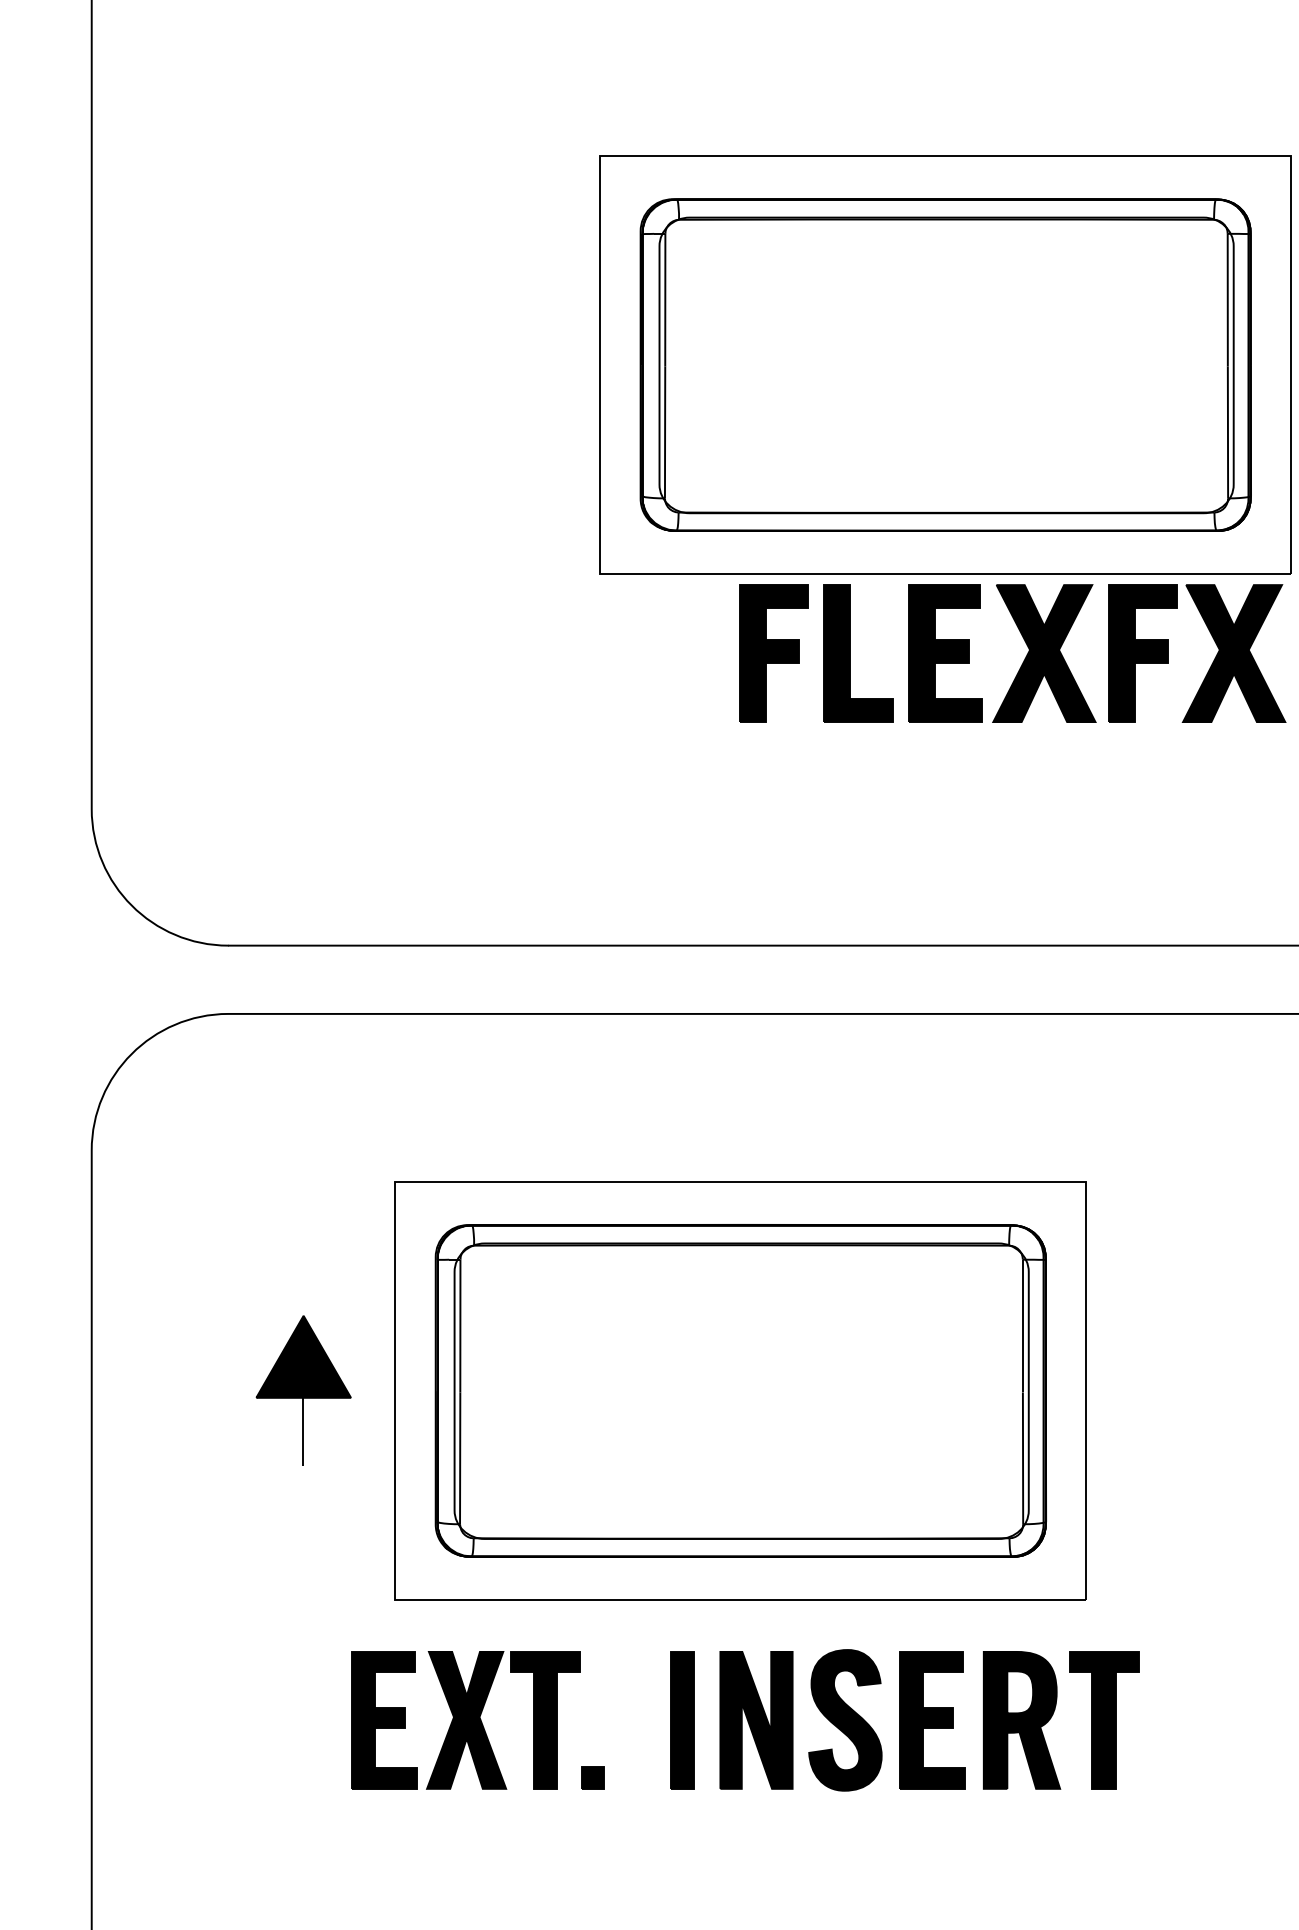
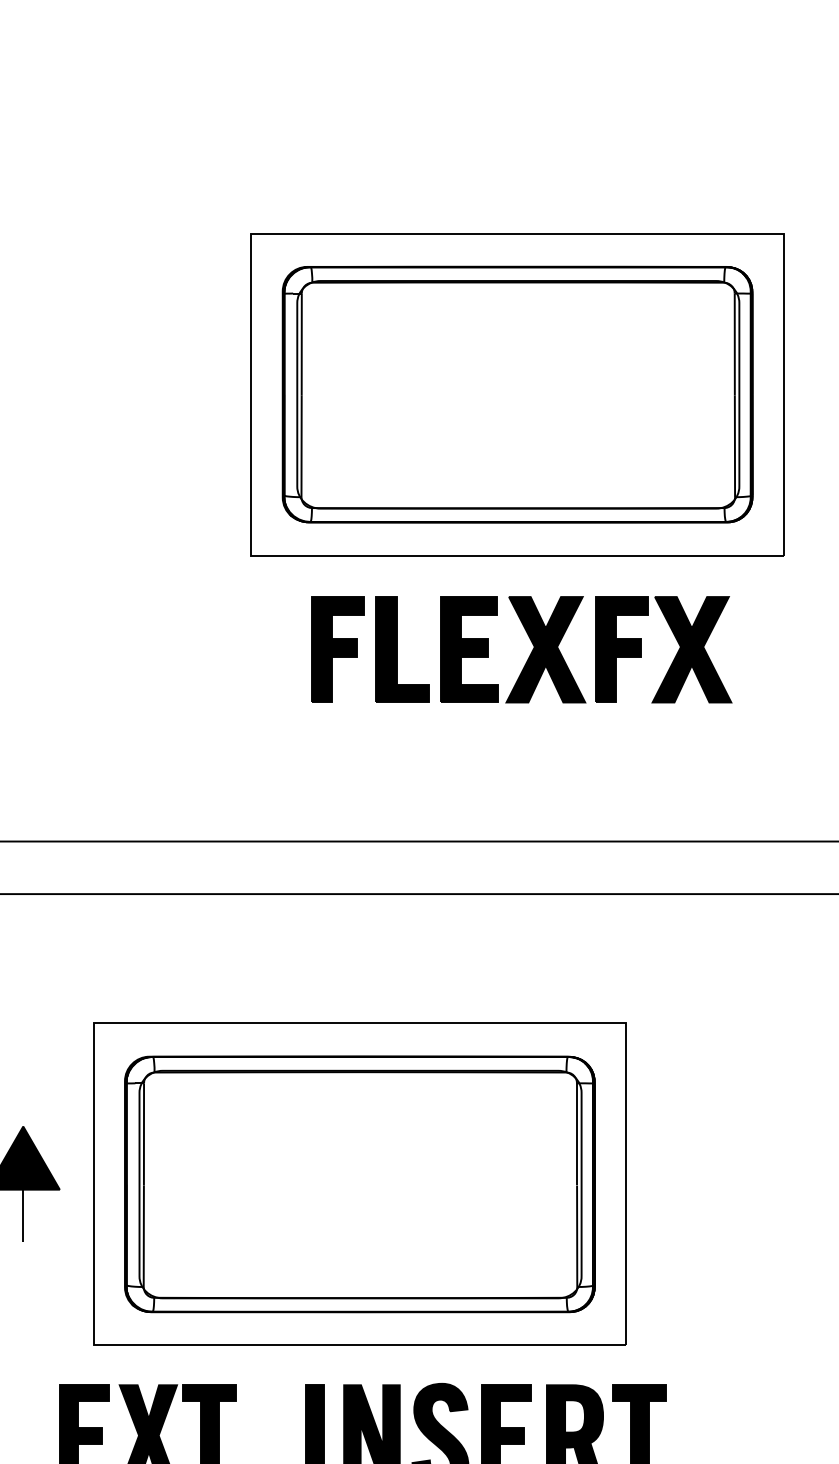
part: (1024, 658) -> (530, 653), moved

